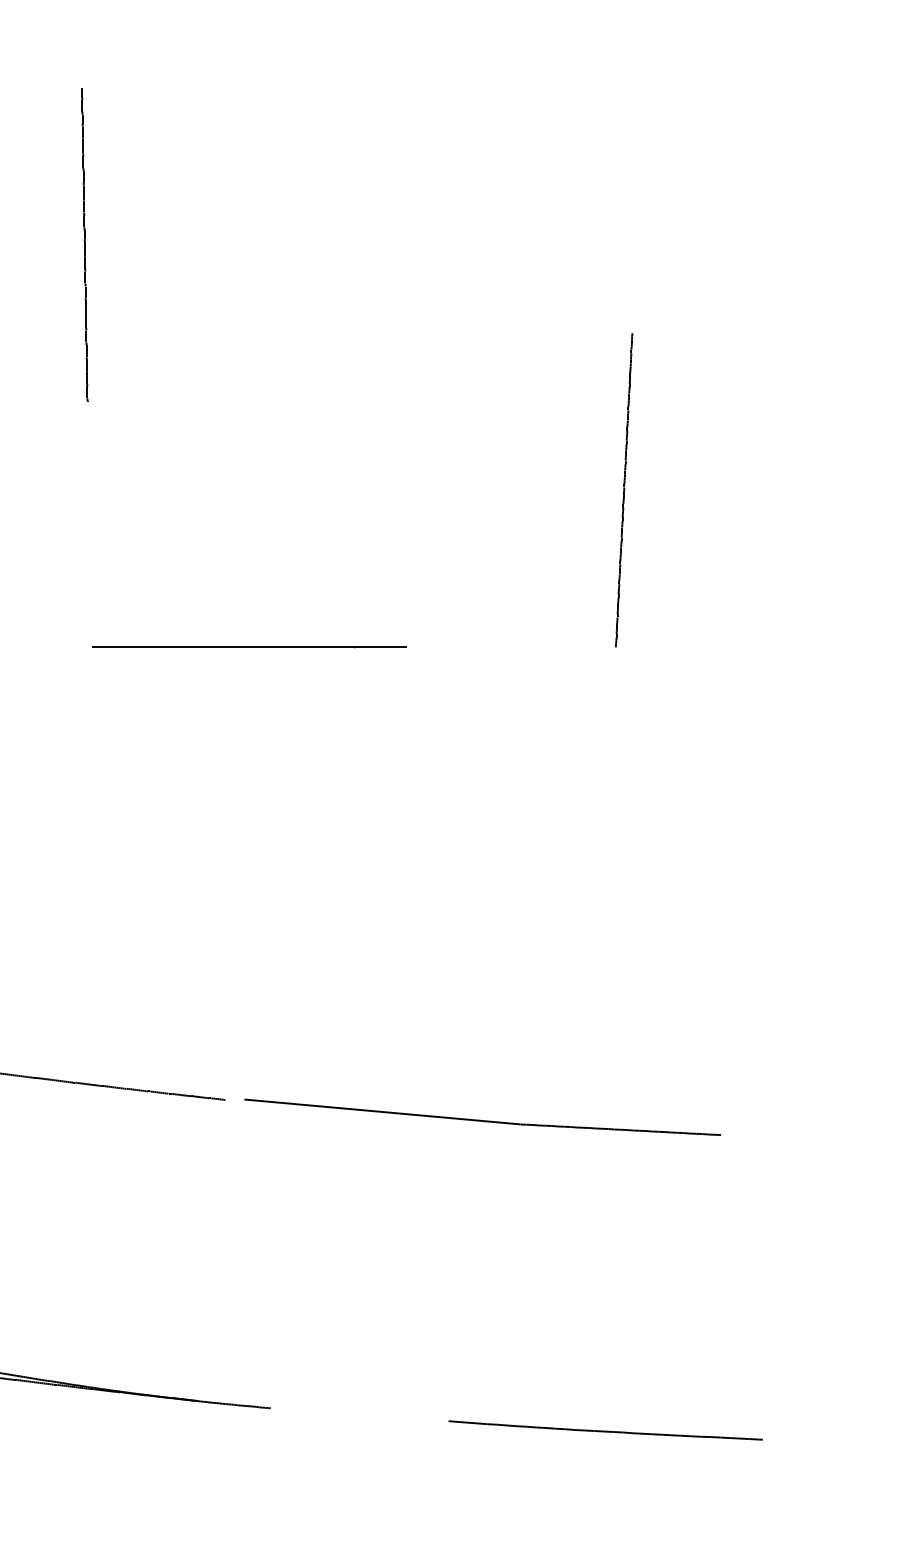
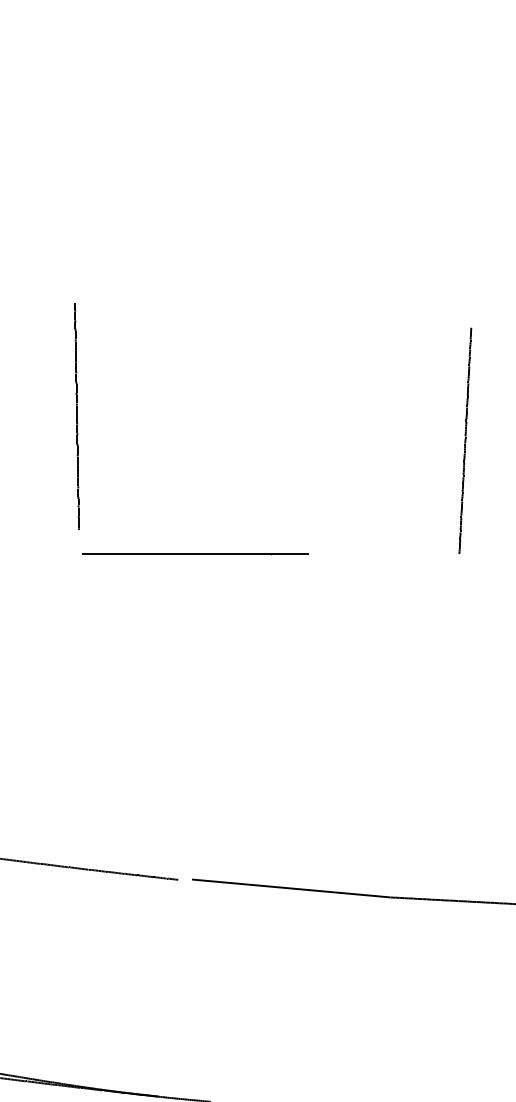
line: (84, 244) -> (76, 415), moved

